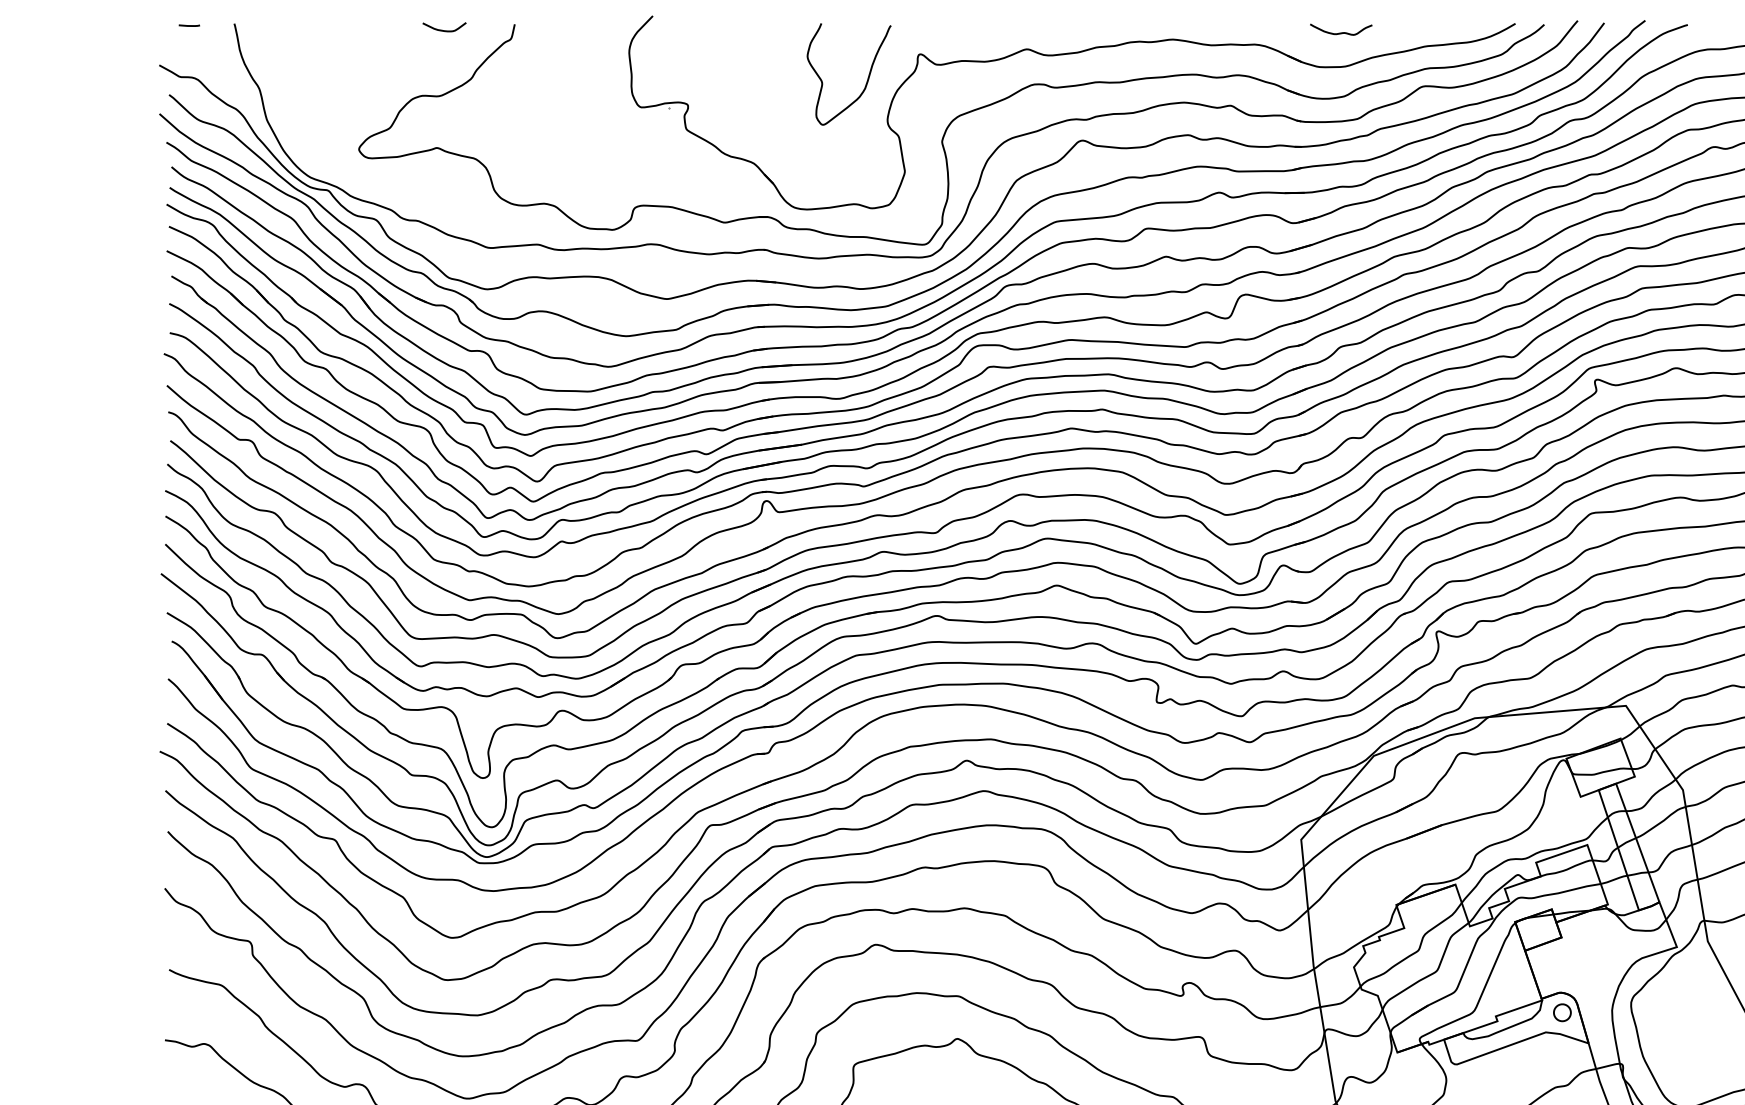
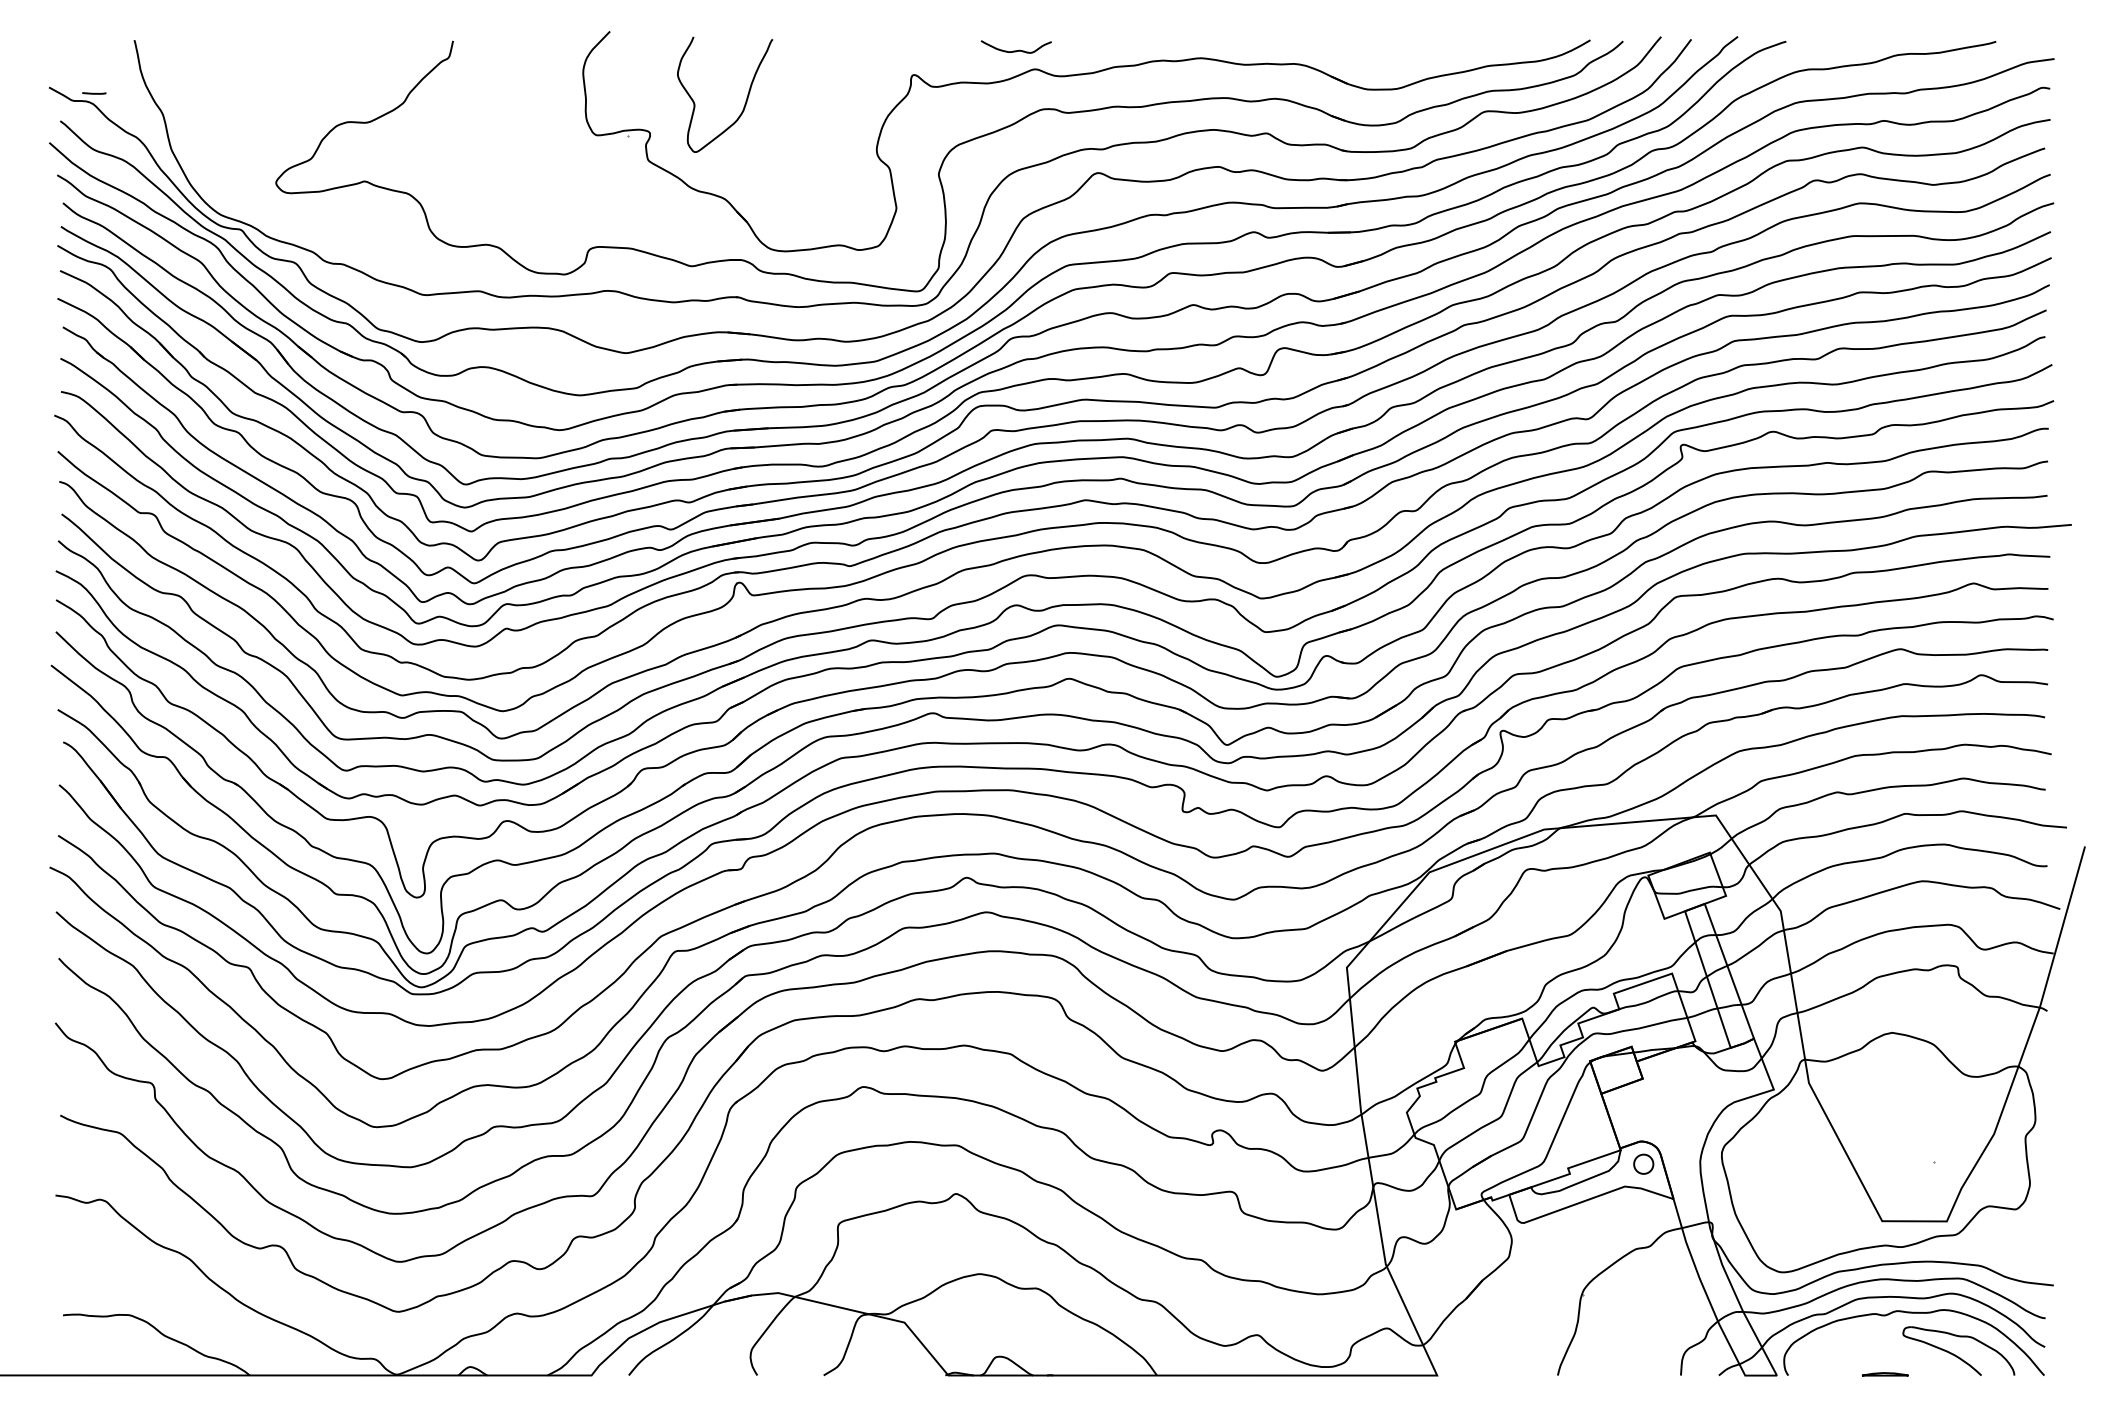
line: (189, 25) -> (94, 93), moved
curve: (444, 30) -> (373, 47), removed
curve: (1340, 32) -> (1015, 50), moved
curve: (867, 79) -> (745, 100), moved

